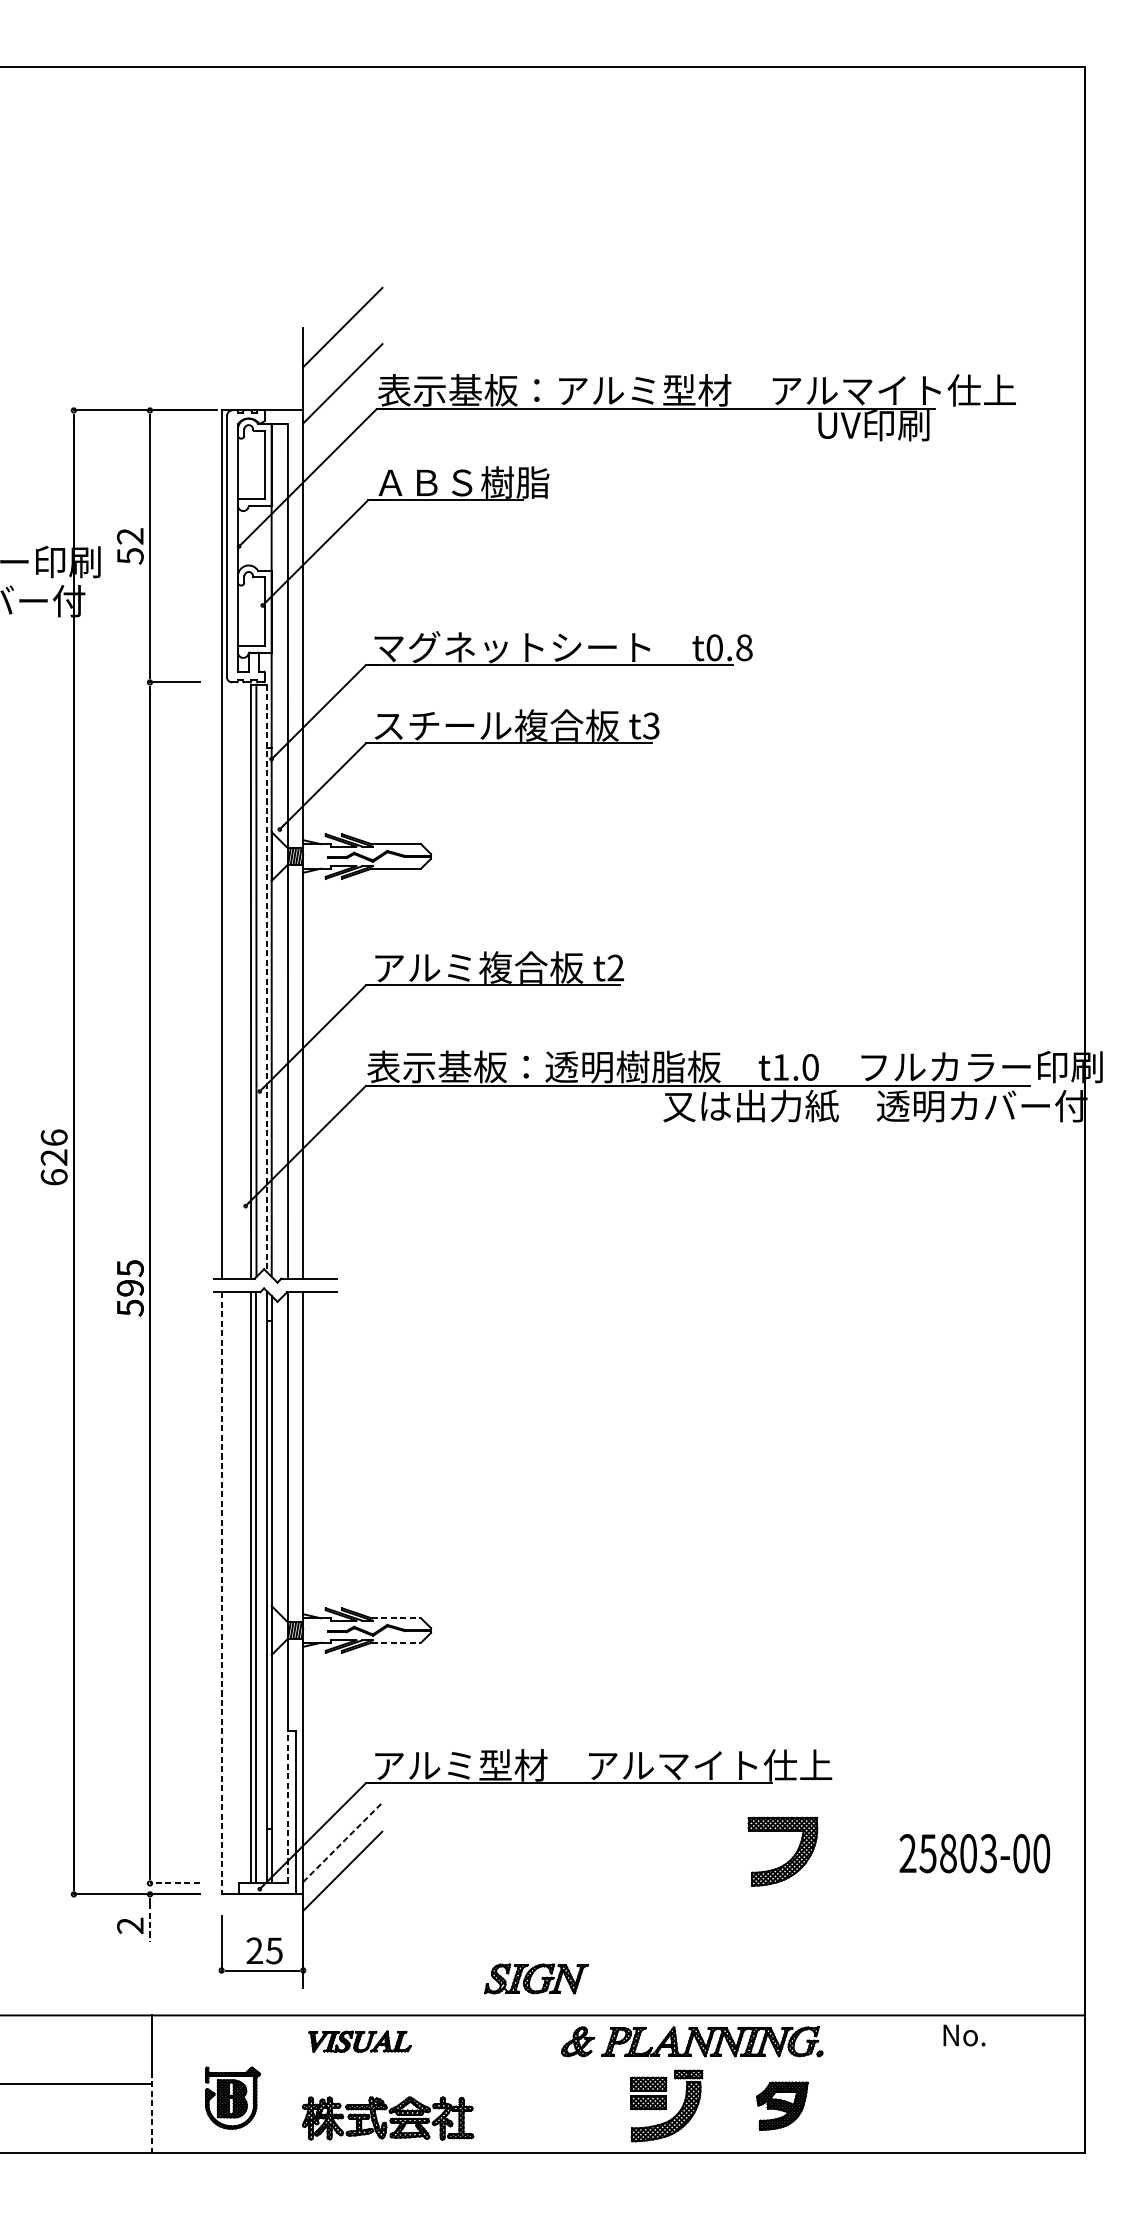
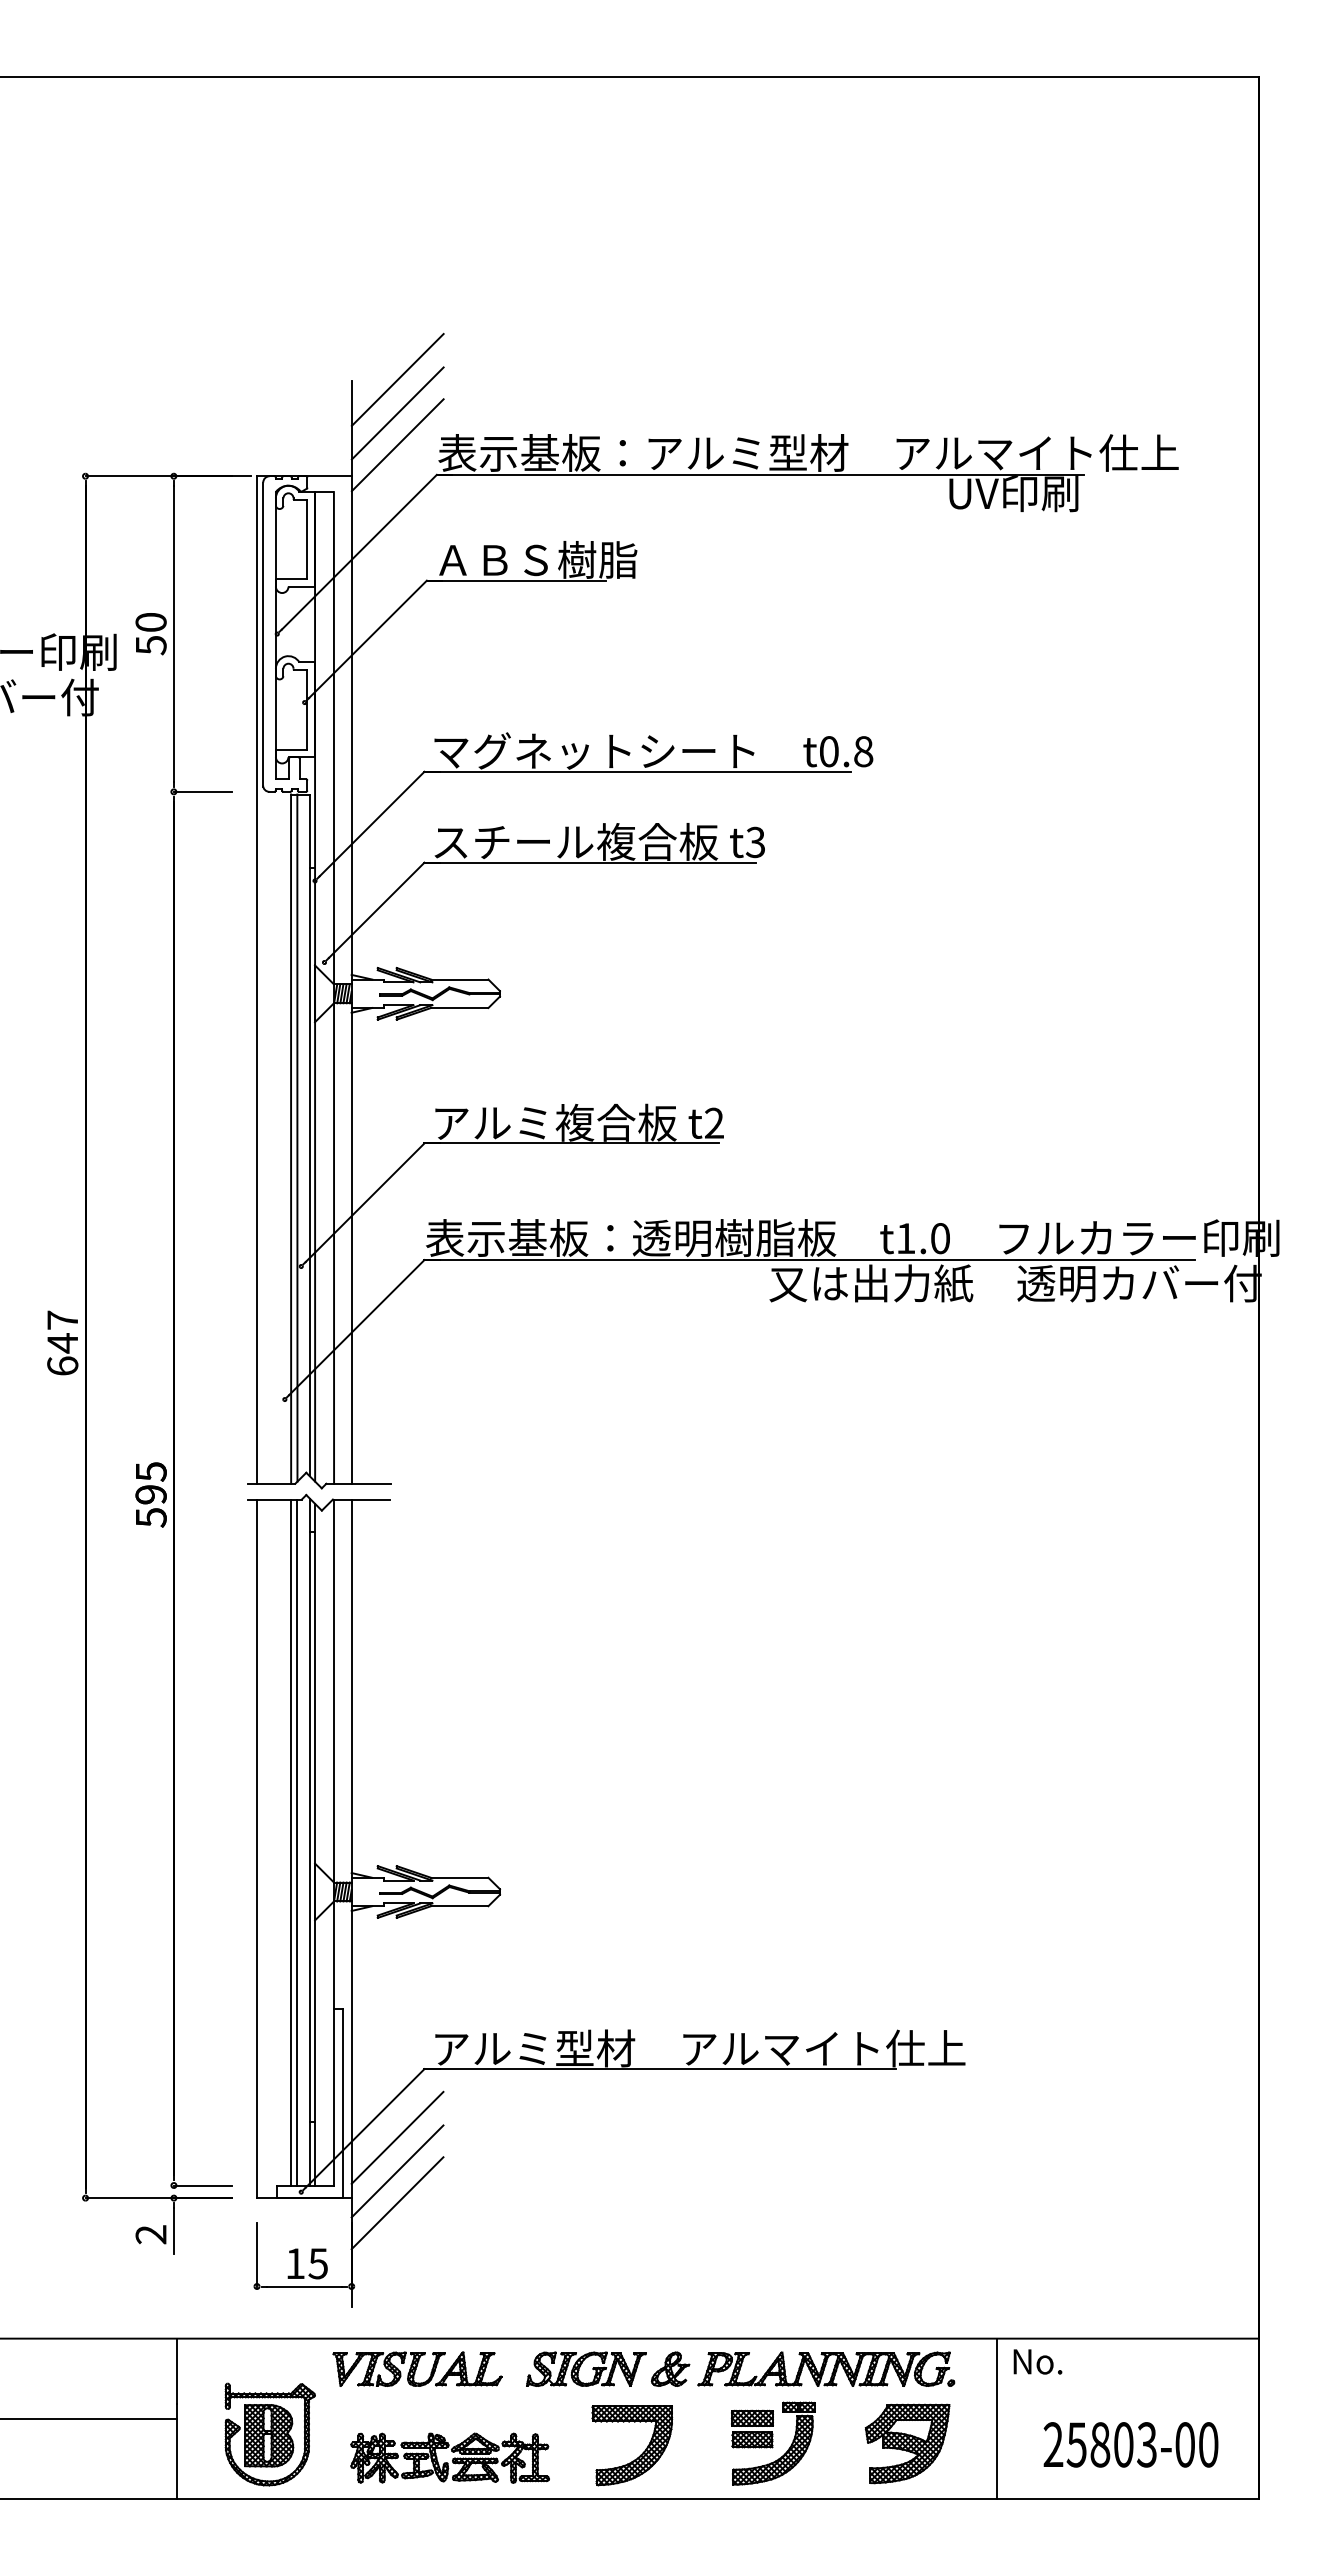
line: (342, 356) -> (397, 413), added
text: (129, 536) -> (150, 622), 52 -> 50
line: (267, 978) -> (310, 1135), dashed -> solid
text: (54, 1147) -> (62, 1331), 626 -> 647
line: (222, 1593) -> (257, 1849), dashed -> solid
line: (396, 1618) -> (459, 1877), dashed -> solid
line: (396, 1643) -> (459, 1906), dashed -> solid
line: (288, 1806) -> (334, 2096), dashed -> solid
line: (342, 1842) -> (397, 2137), dashed -> solid
text: (974, 1853) -> (1130, 2444), moved
part: (790, 1858) -> (641, 2453), moved
line: (174, 1883) -> (202, 2185), dashed -> solid
line: (342, 1898) -> (397, 2203), added
line: (149, 1922) -> (173, 2230), dashed -> solid
text: (254, 1950) -> (295, 2263), 25 -> 15
part: (536, 1978) -> (586, 2368), moved
text: (964, 2035) -> (1037, 2361), moved
part: (359, 2041) -> (417, 2368), size x1.43
line: (858, 2084) -> (996, 2418), added
part: (232, 2098) -> (269, 2434), size x1.43
part: (782, 2105) -> (907, 2443), size x1.43
line: (152, 2112) -> (176, 2451), dashed -> solid

